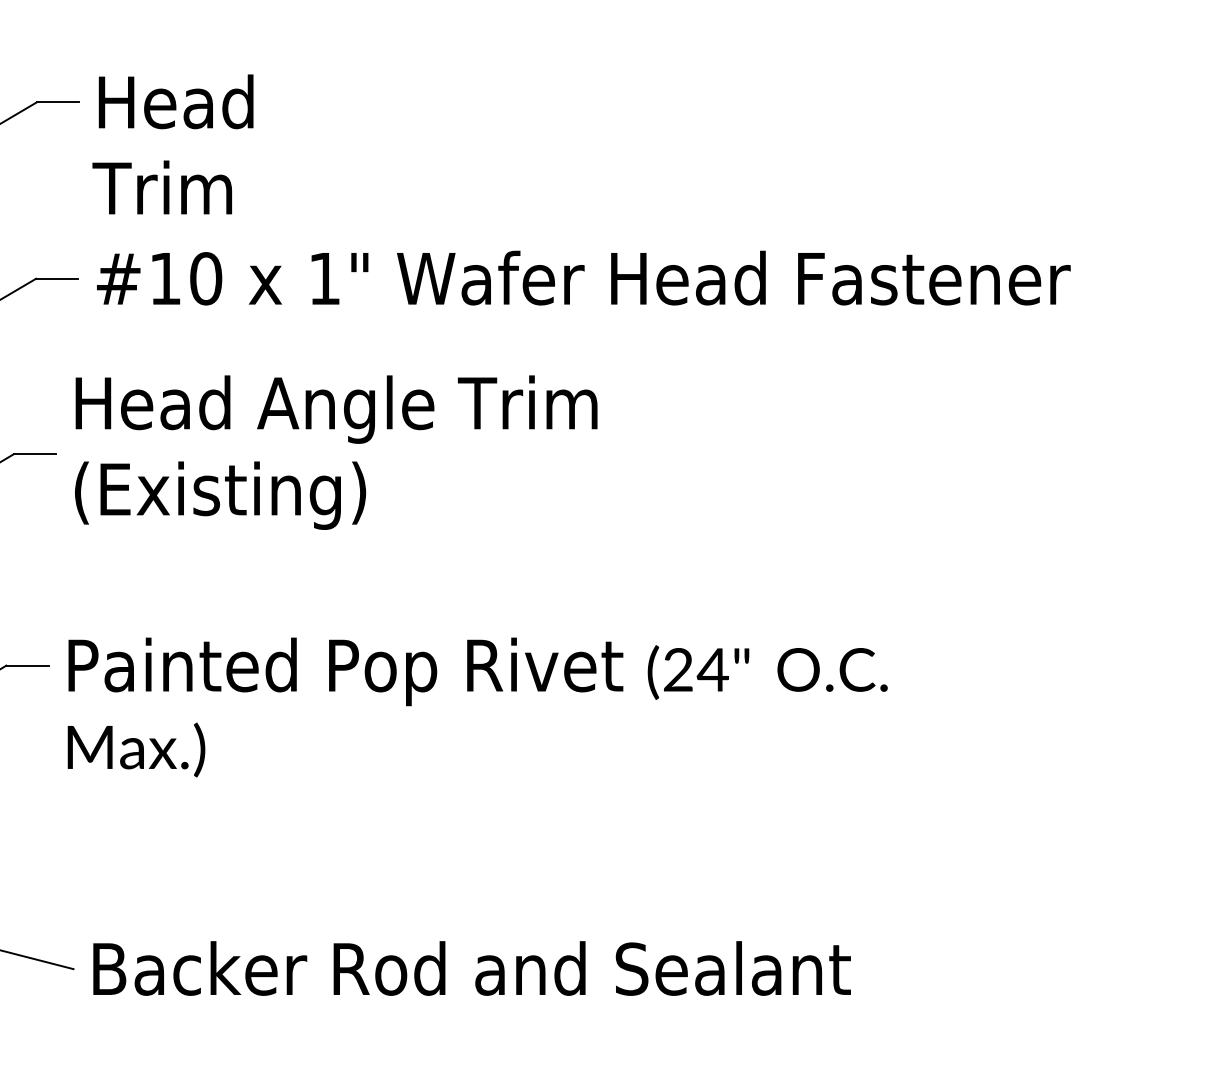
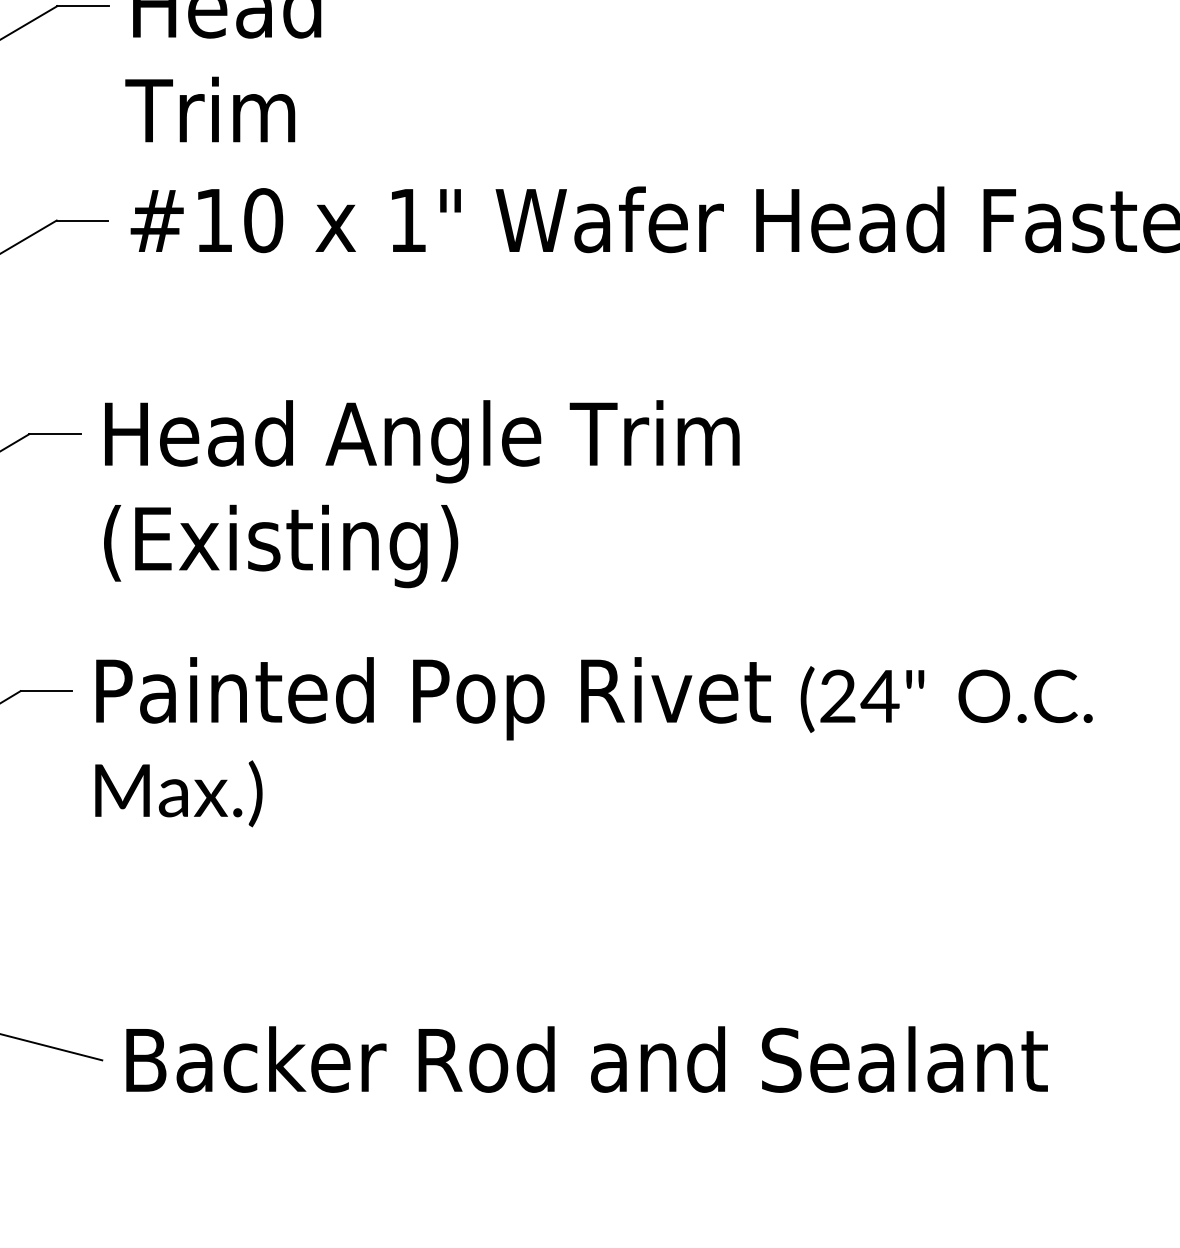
text: (336, 452) -> (422, 493), moved

